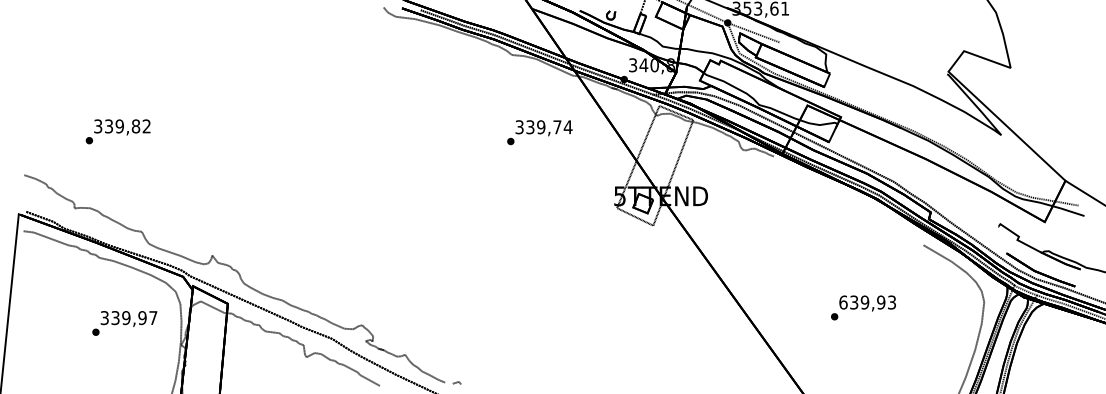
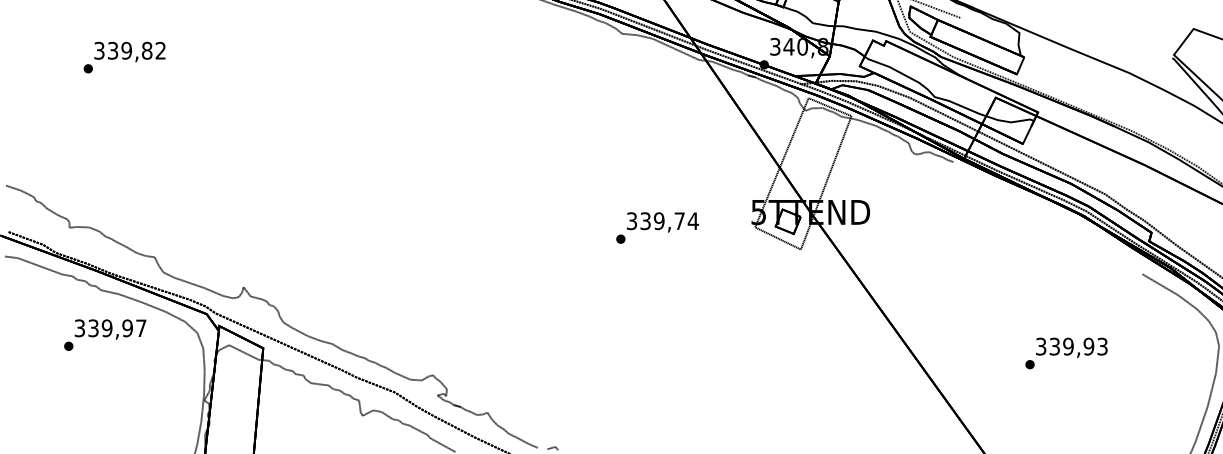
text: (117, 131) -> (123, 57), moved
text: (539, 132) -> (657, 227), moved
text: (843, 302) -> (1041, 346), 639,93 -> 339,93
text: (124, 323) -> (104, 335), moved

